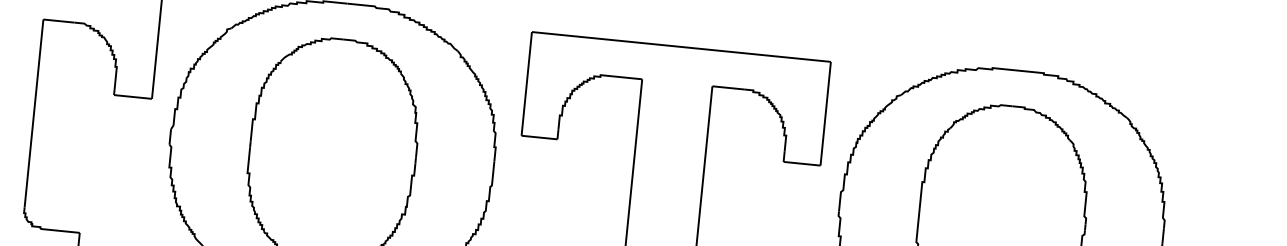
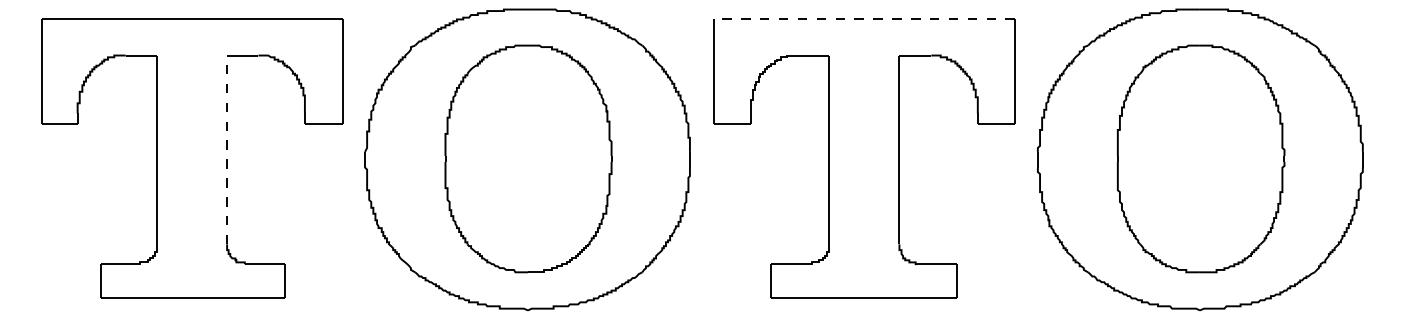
line: (681, 46) -> (864, 19), solid -> dashed
line: (34, 113) -> (227, 149), solid -> dashed

